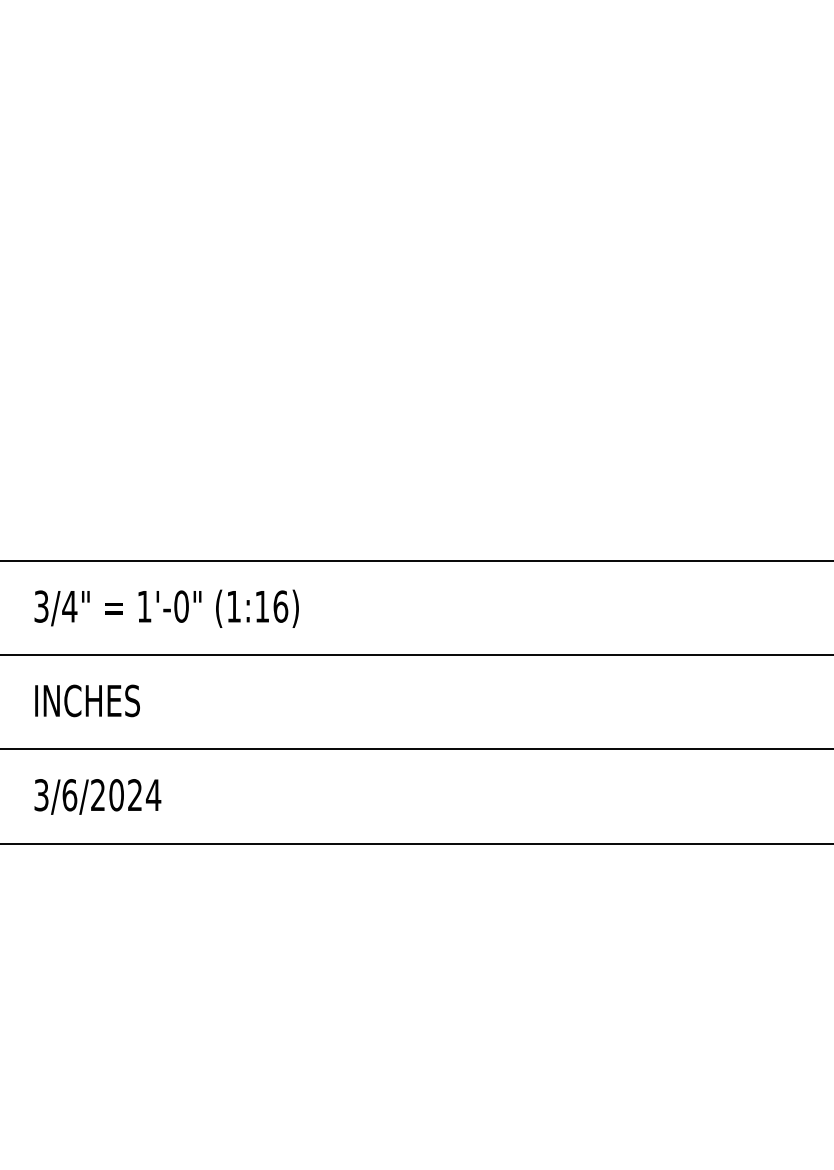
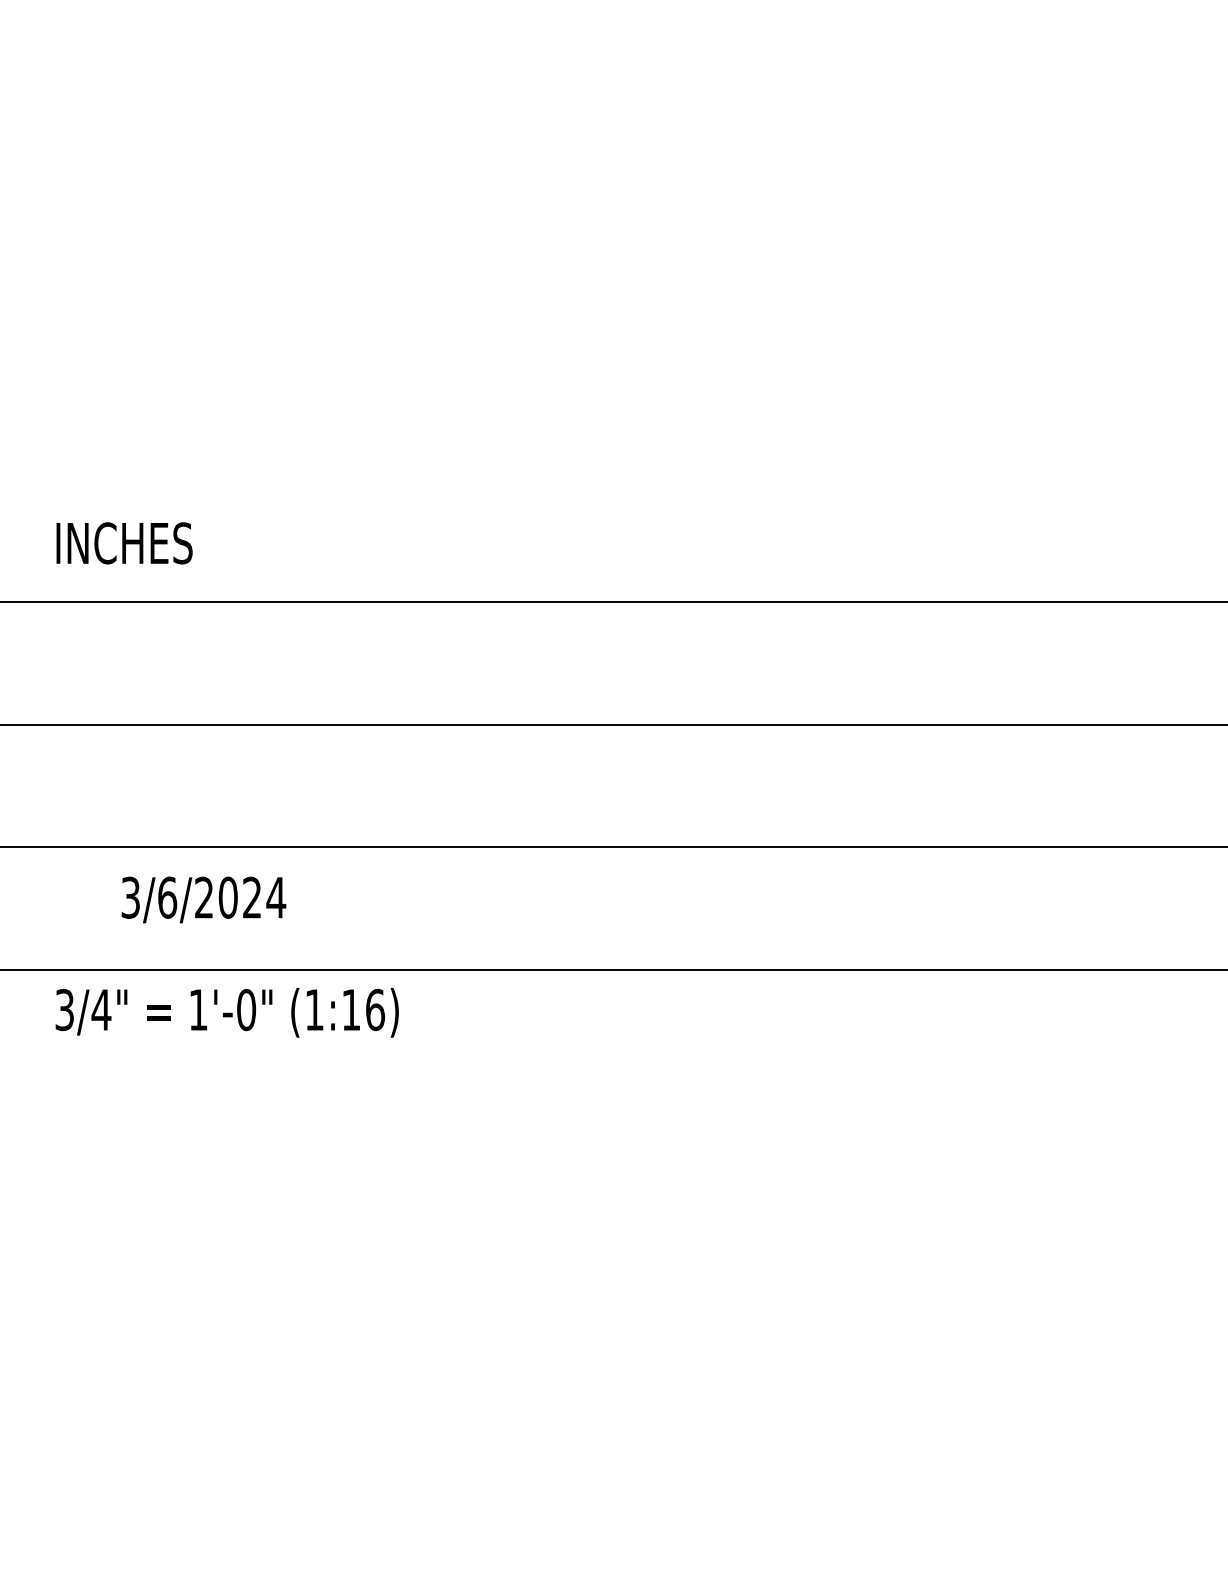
text: (166, 608) -> (226, 1012), moved
text: (87, 701) -> (124, 543), moved
text: (97, 796) -> (203, 899), moved

